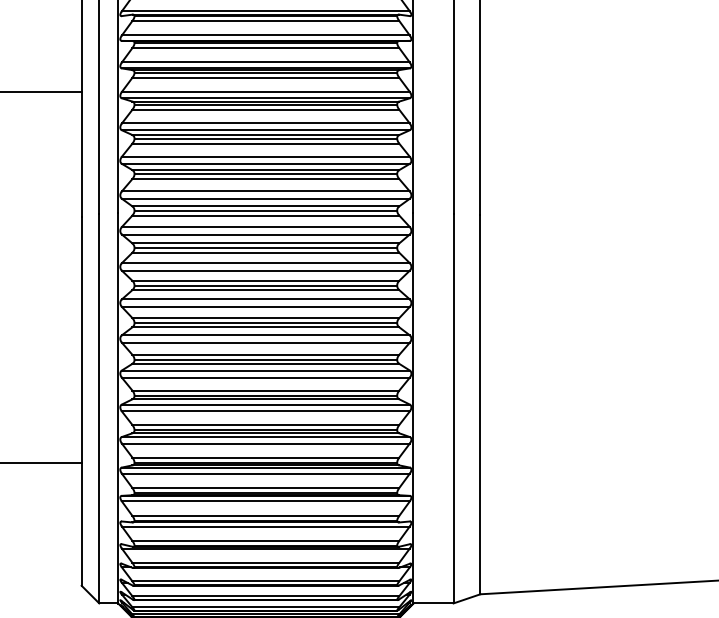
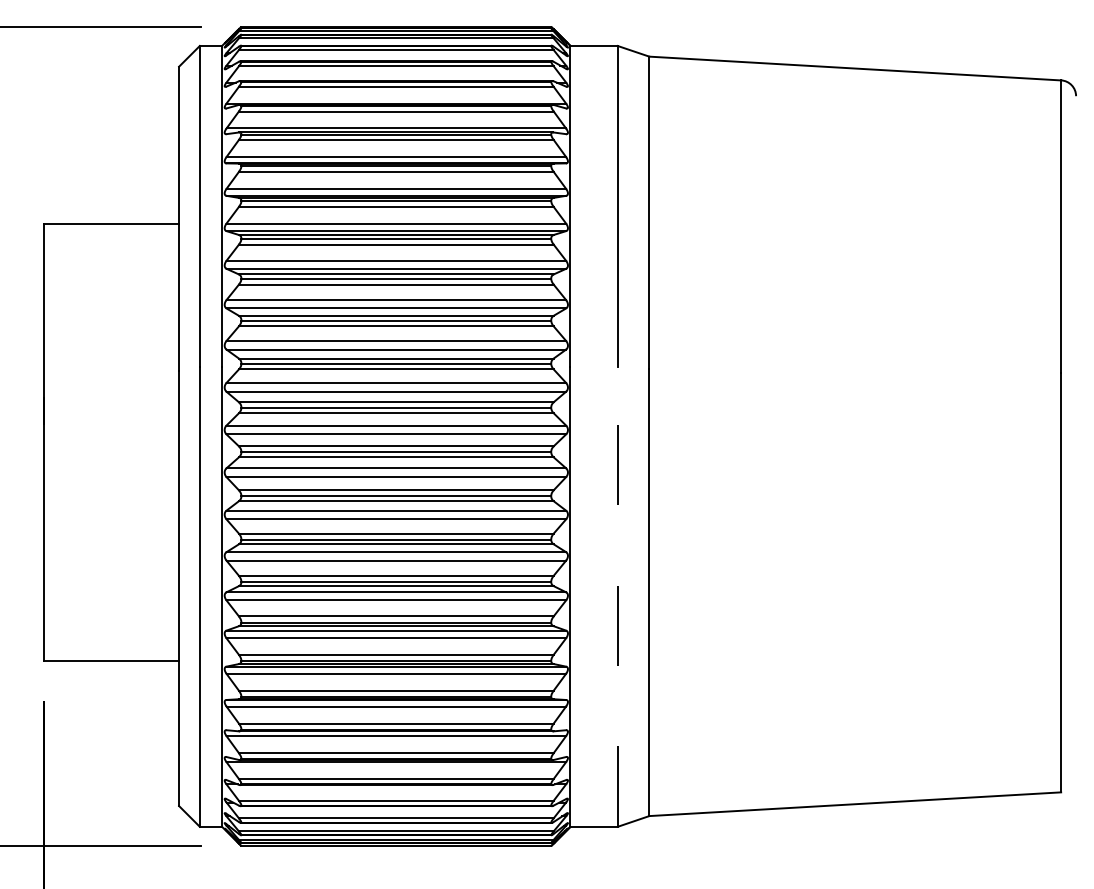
line: (453, 408) -> (617, 596), solid -> dashed

